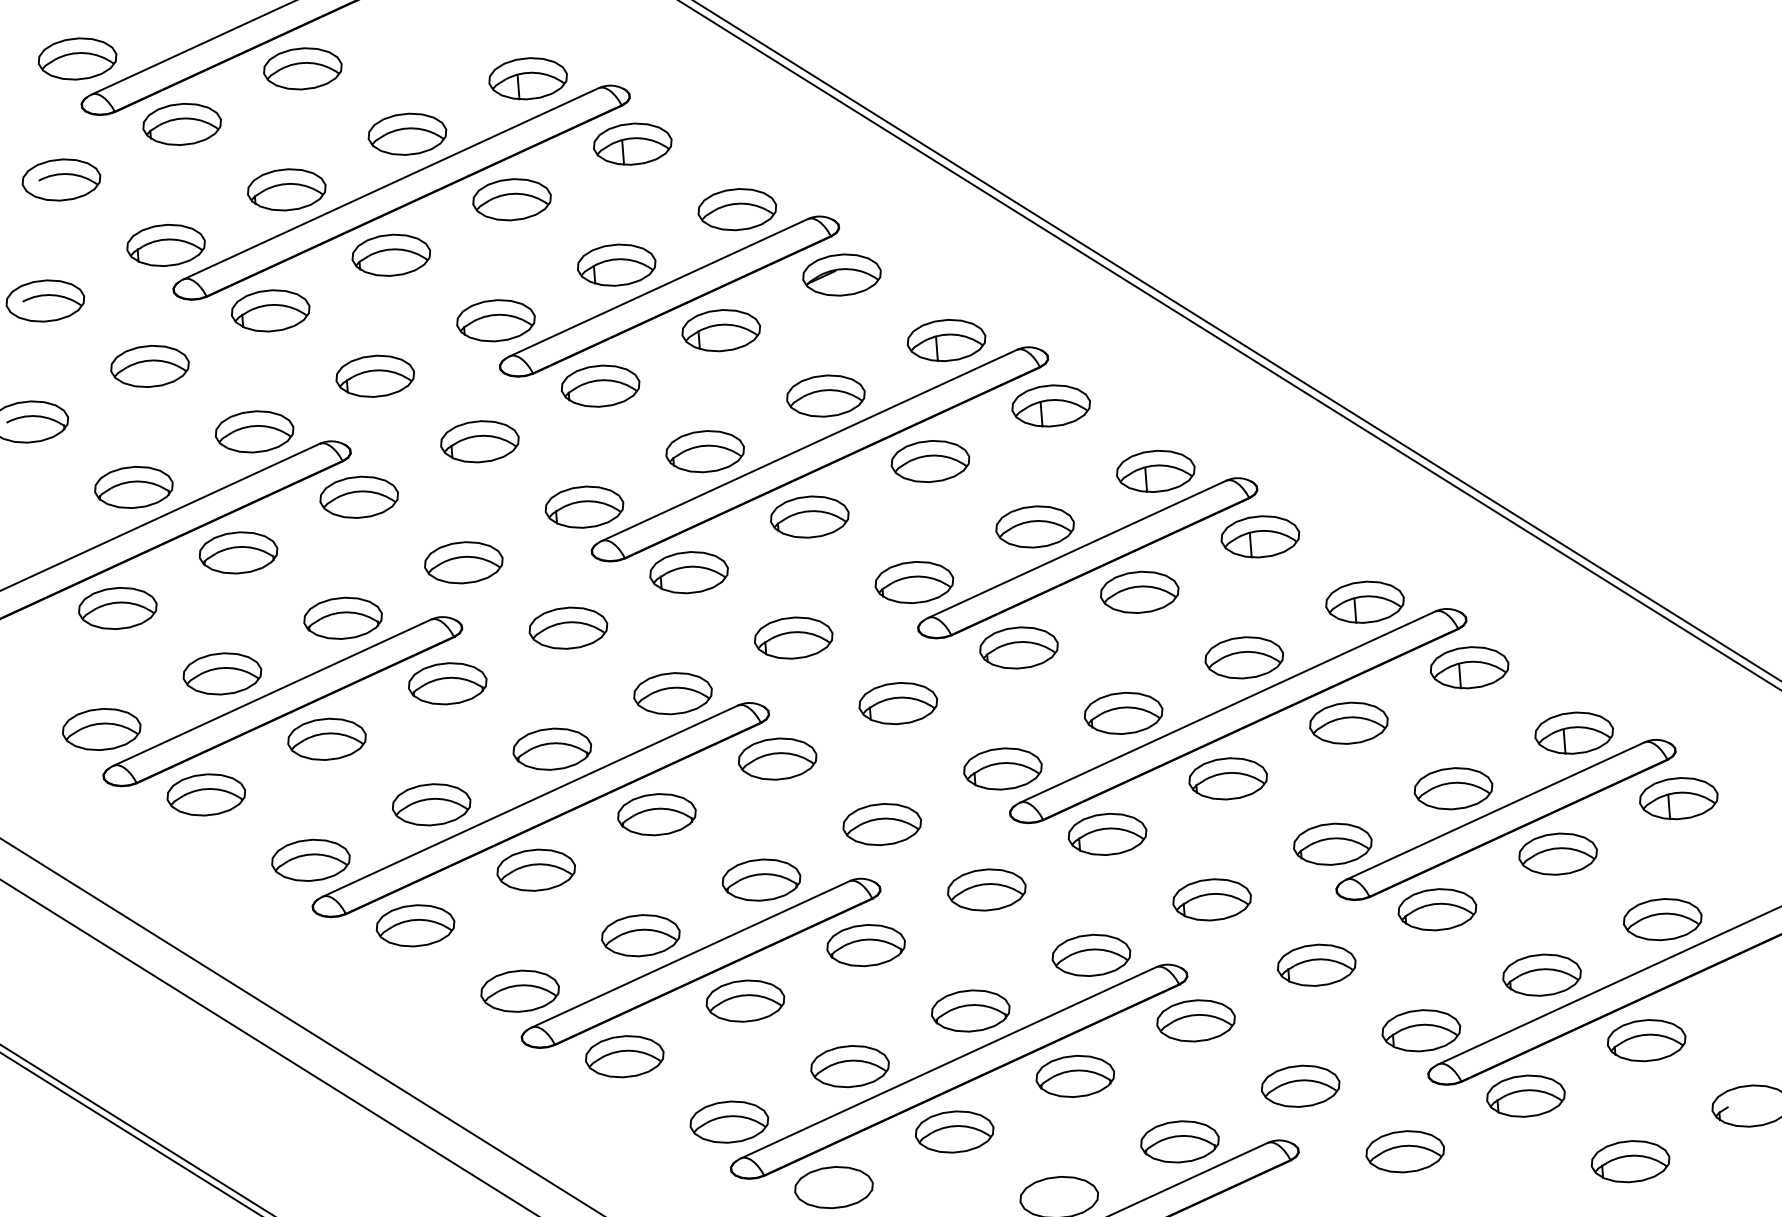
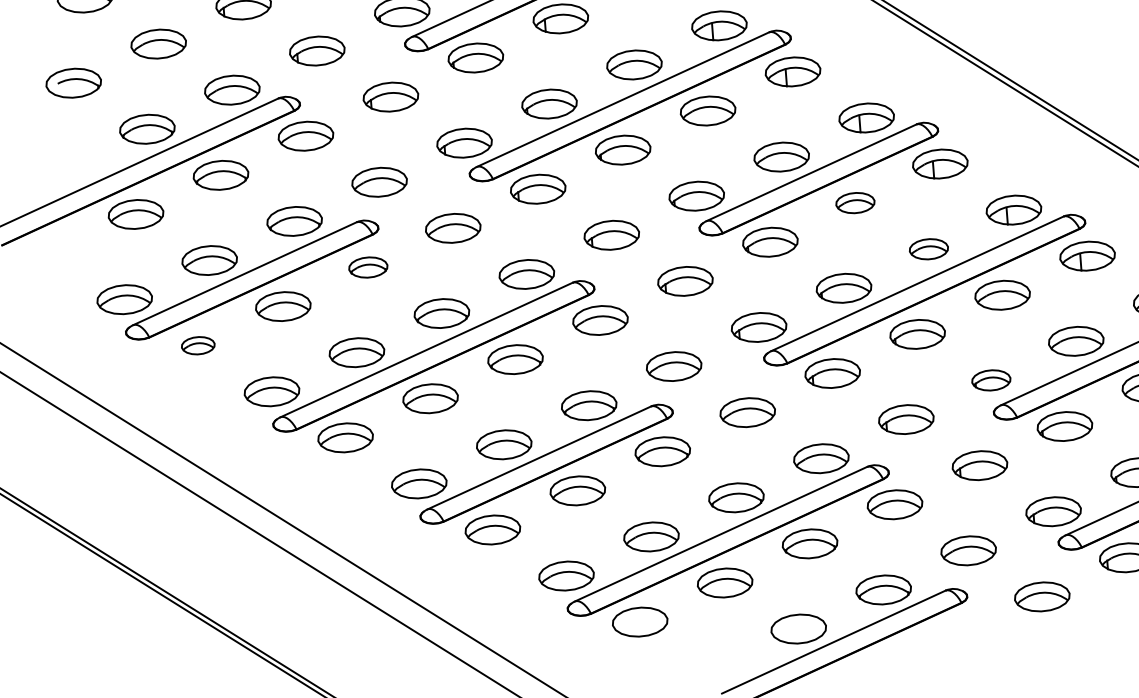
part: (1139, 591) -> (855, 202), size x0.7
part: (1243, 657) -> (928, 248), size x0.7
part: (447, 683) -> (368, 267), size x0.7
part: (205, 794) -> (197, 345), size x0.6
part: (1332, 843) -> (991, 379), size x0.7

